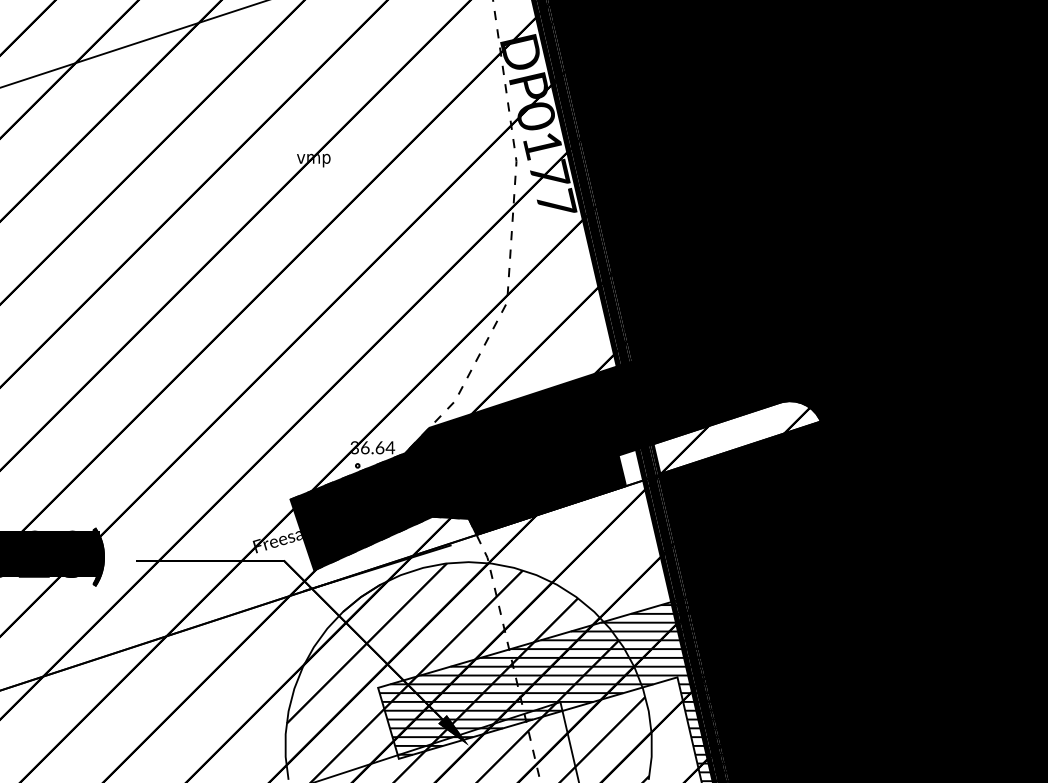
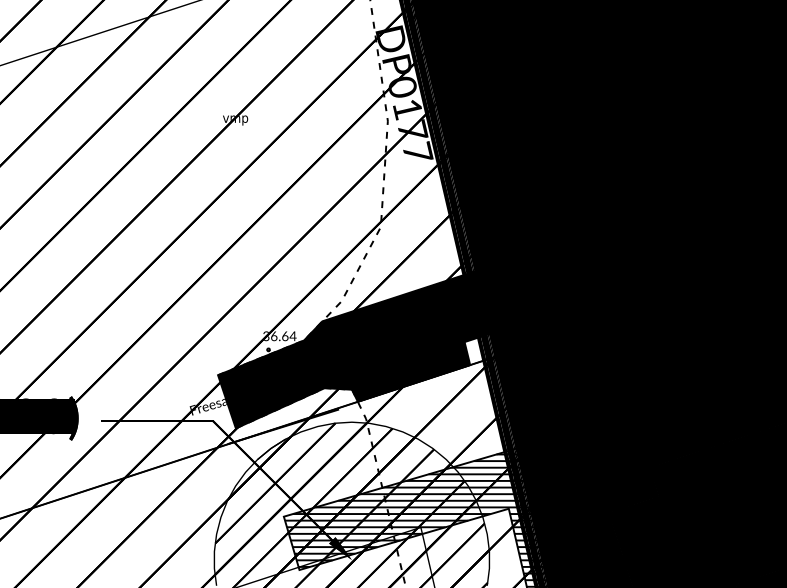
fill: (736, 438) -> (553, 329), added

